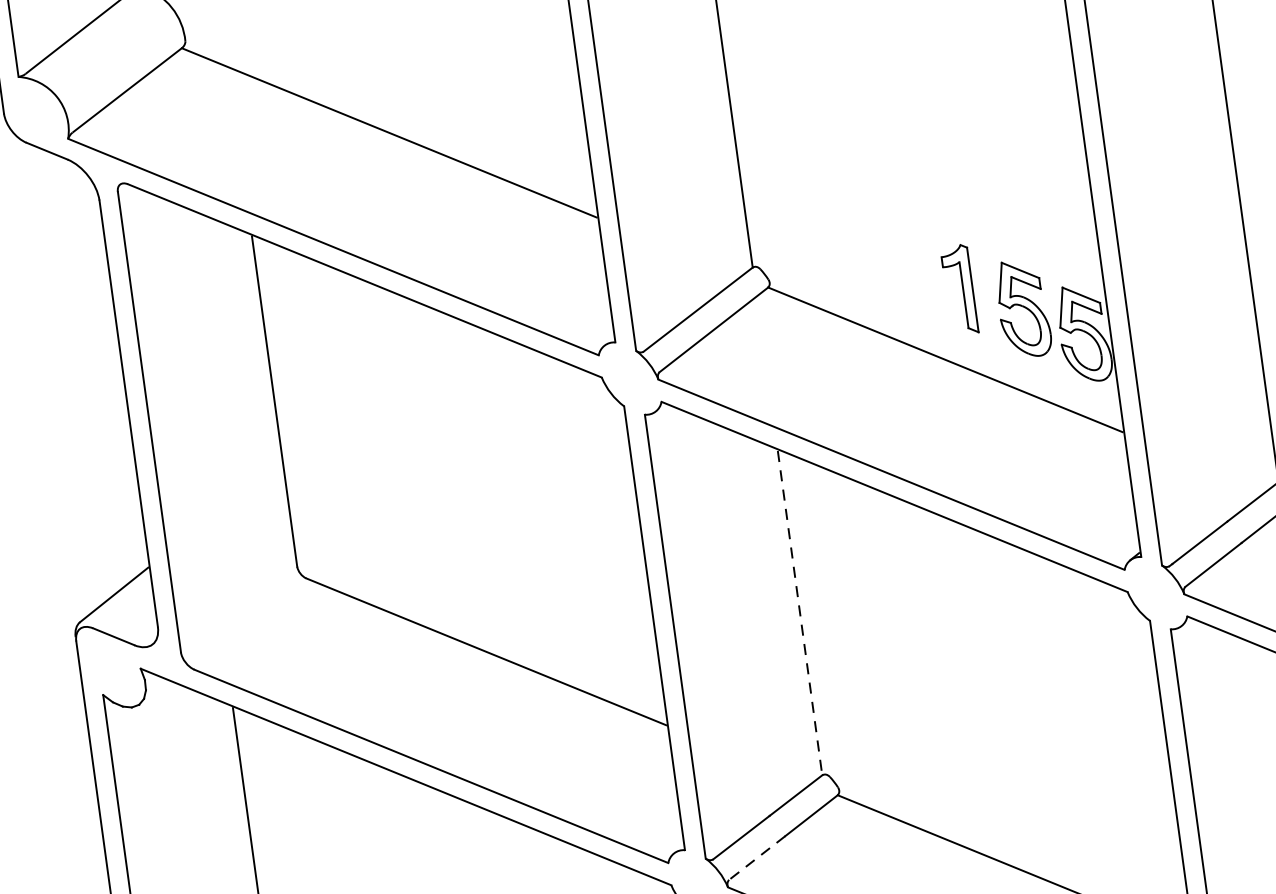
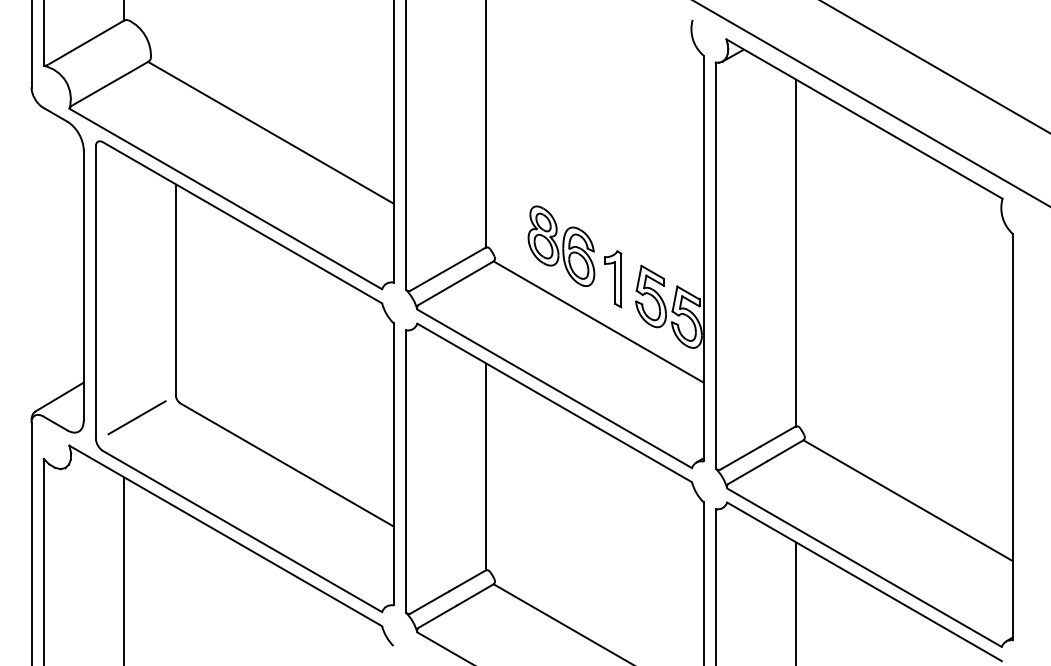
part: (871, 247) -> (561, 245), added
line: (240, 609) -> (136, 417), added
line: (799, 613) -> (485, 467), dashed -> solid
line: (756, 858) -> (437, 616), dashed -> solid

